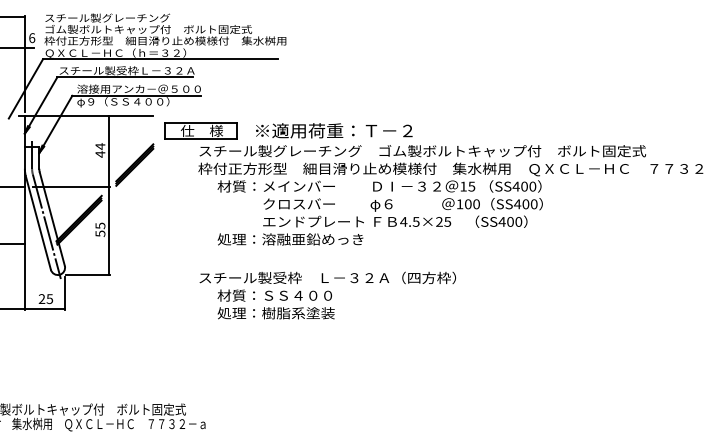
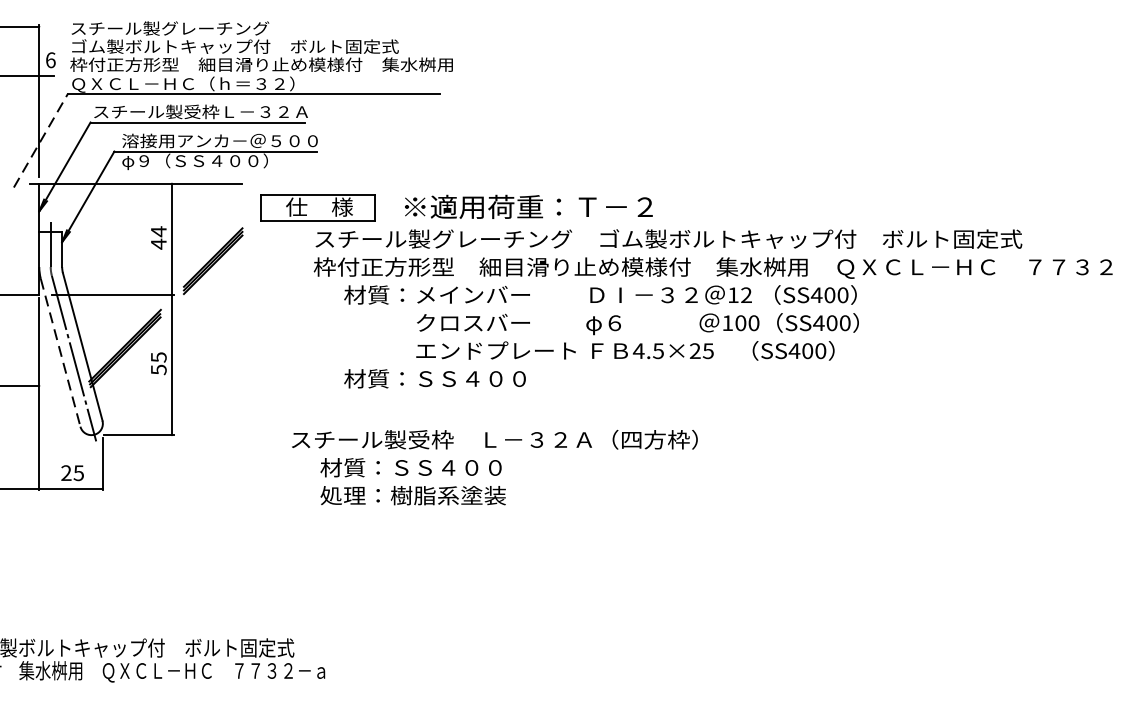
line: (26, 88) -> (41, 139), solid -> dashed
text: (471, 186) -> (745, 295), 15 -> 12
line: (38, 223) -> (60, 353), solid -> dashed
text: (290, 239) -> (459, 378), 処理：溶融亜鉛めっき -> 材質：ＳＳ４００
text: (327, 295) -> (494, 467), moved

